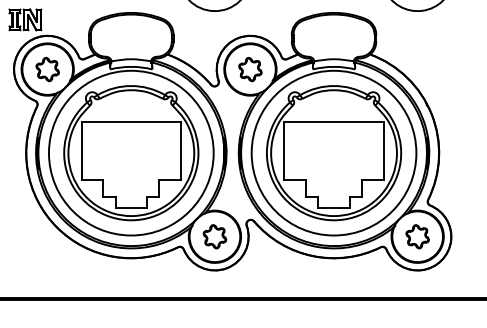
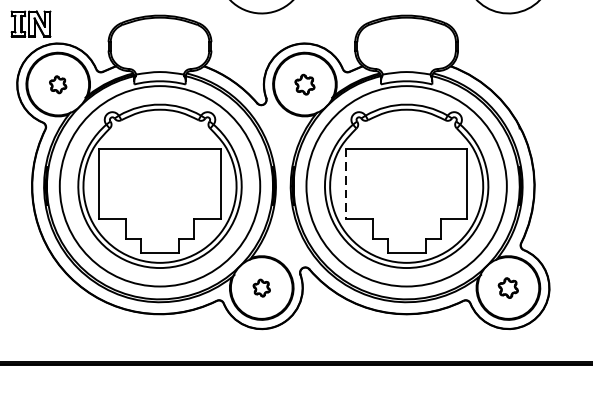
part: (47, 69) -> (58, 84), size x0.6
part: (250, 69) -> (305, 84), size x0.7
line: (284, 151) -> (346, 184), solid -> dashed
part: (214, 236) -> (261, 287), size x0.6
part: (417, 236) -> (508, 287), size x0.7

